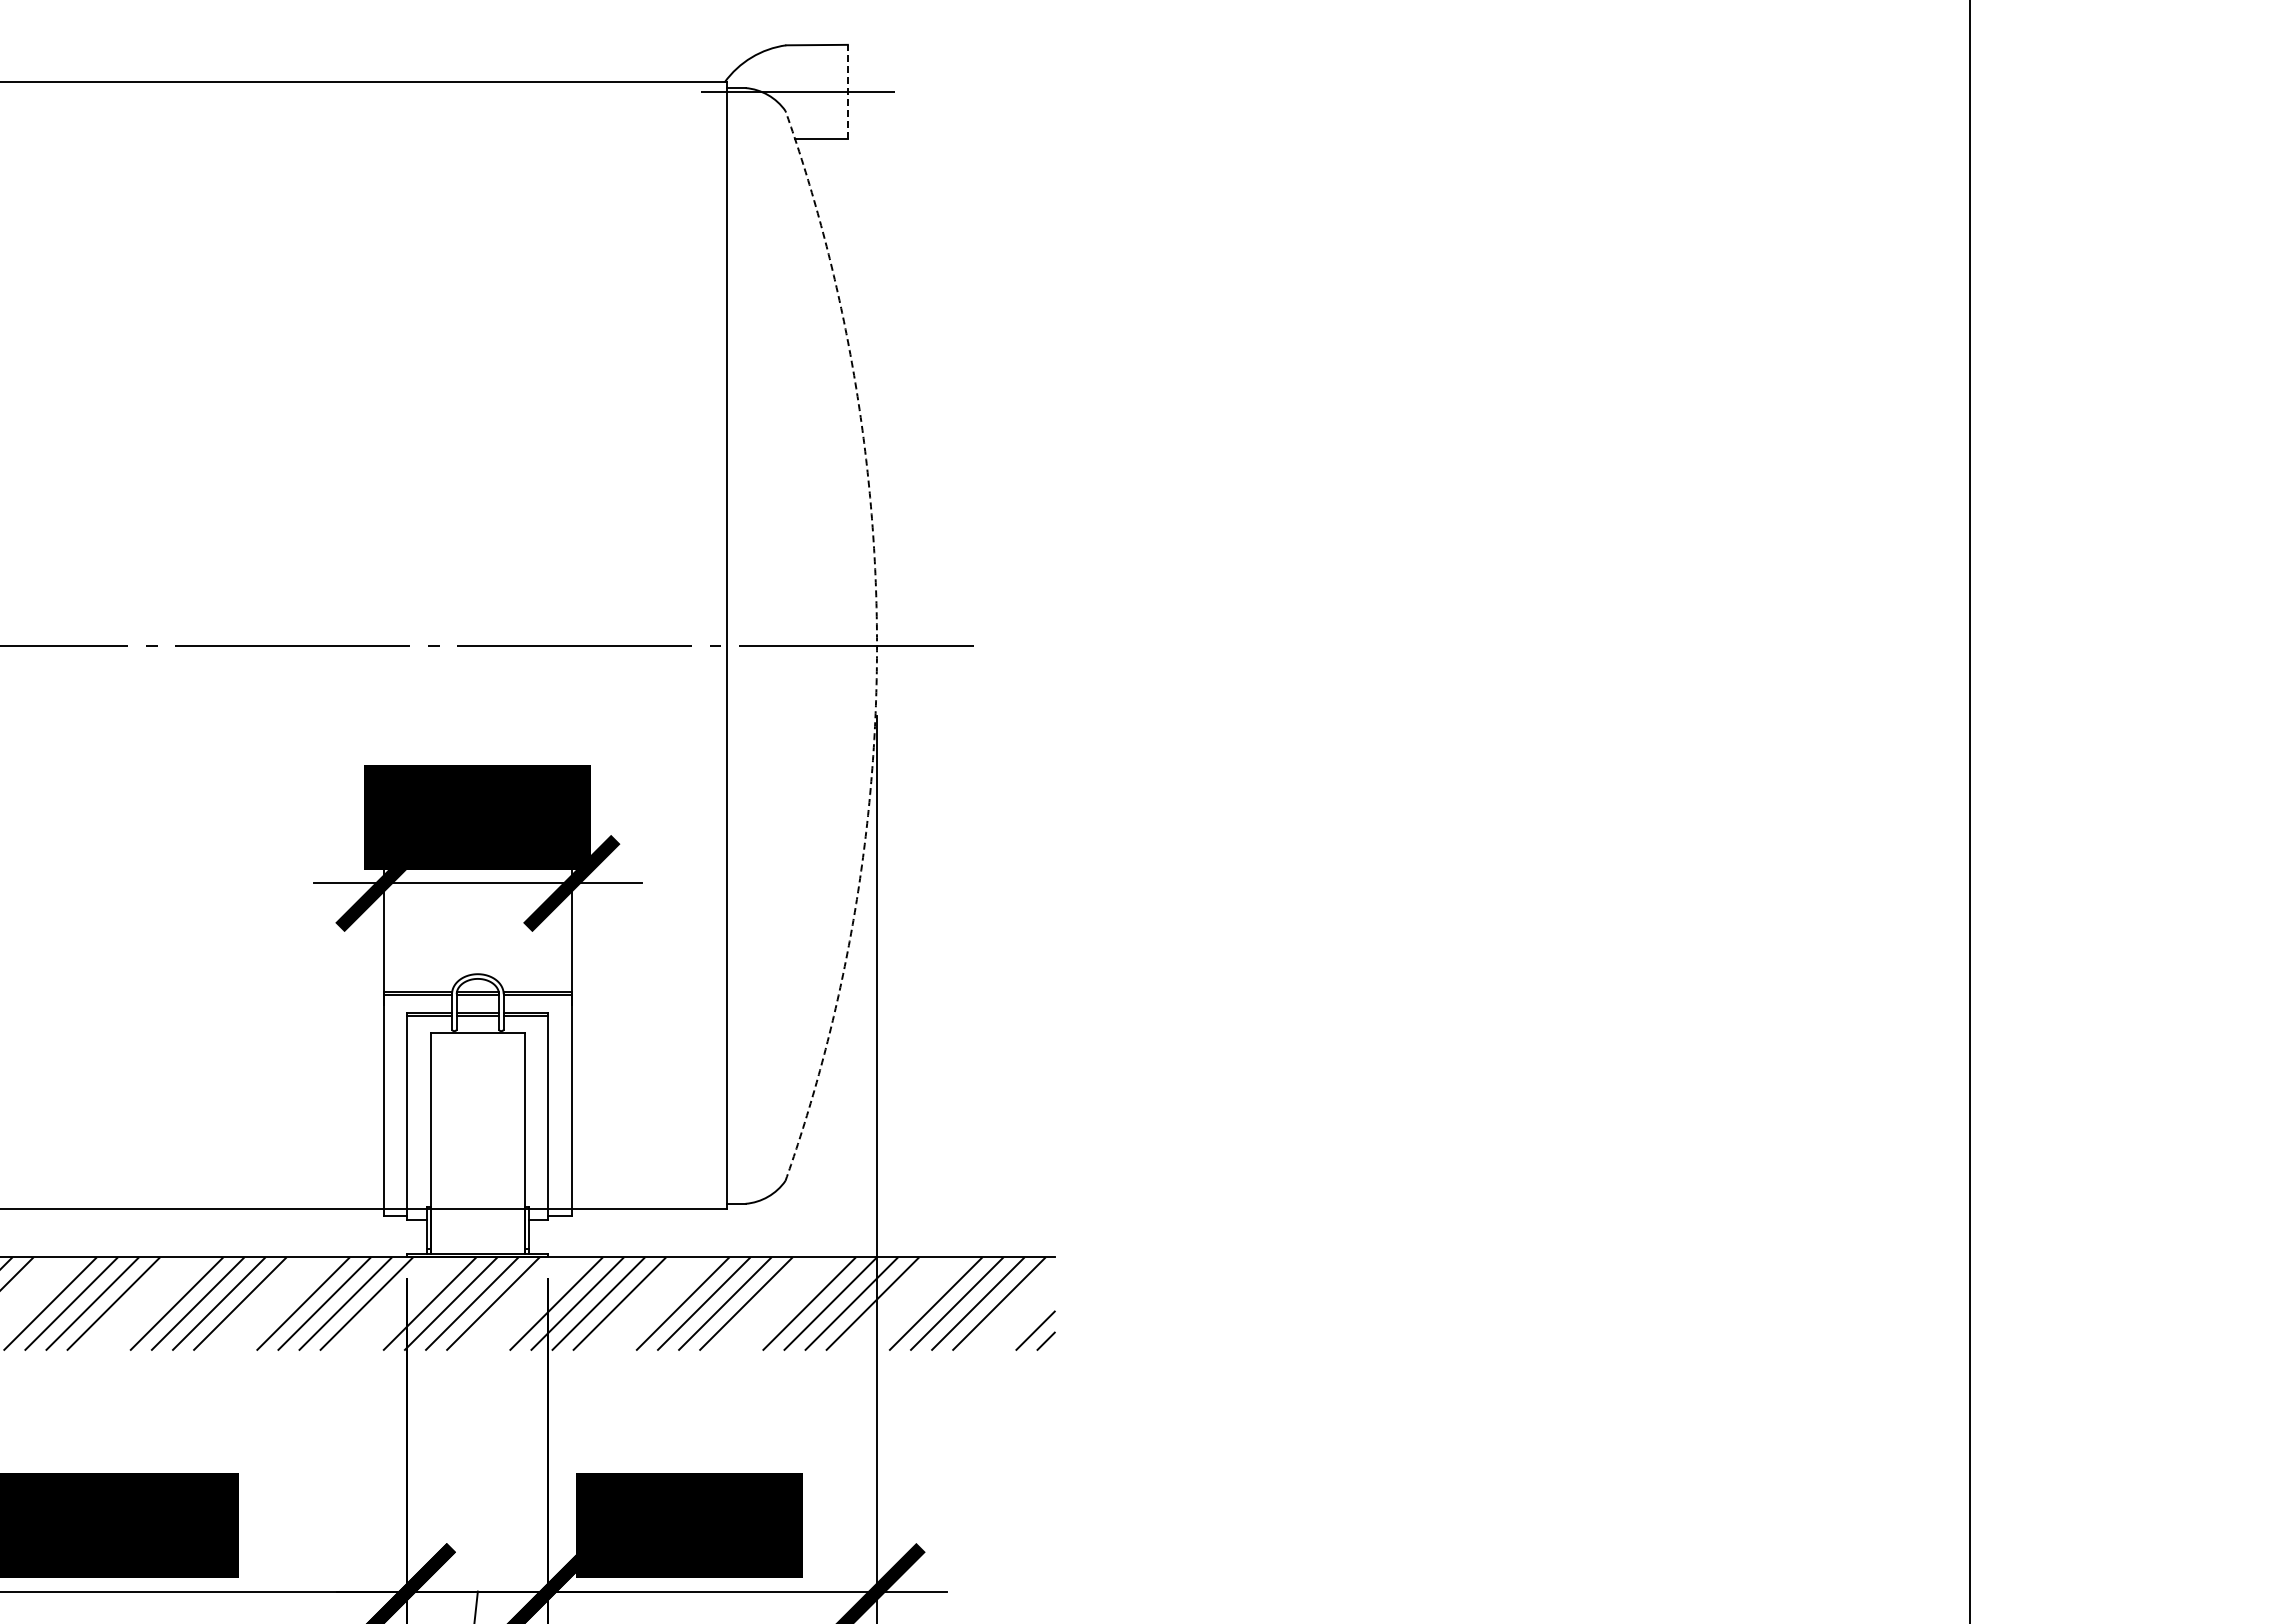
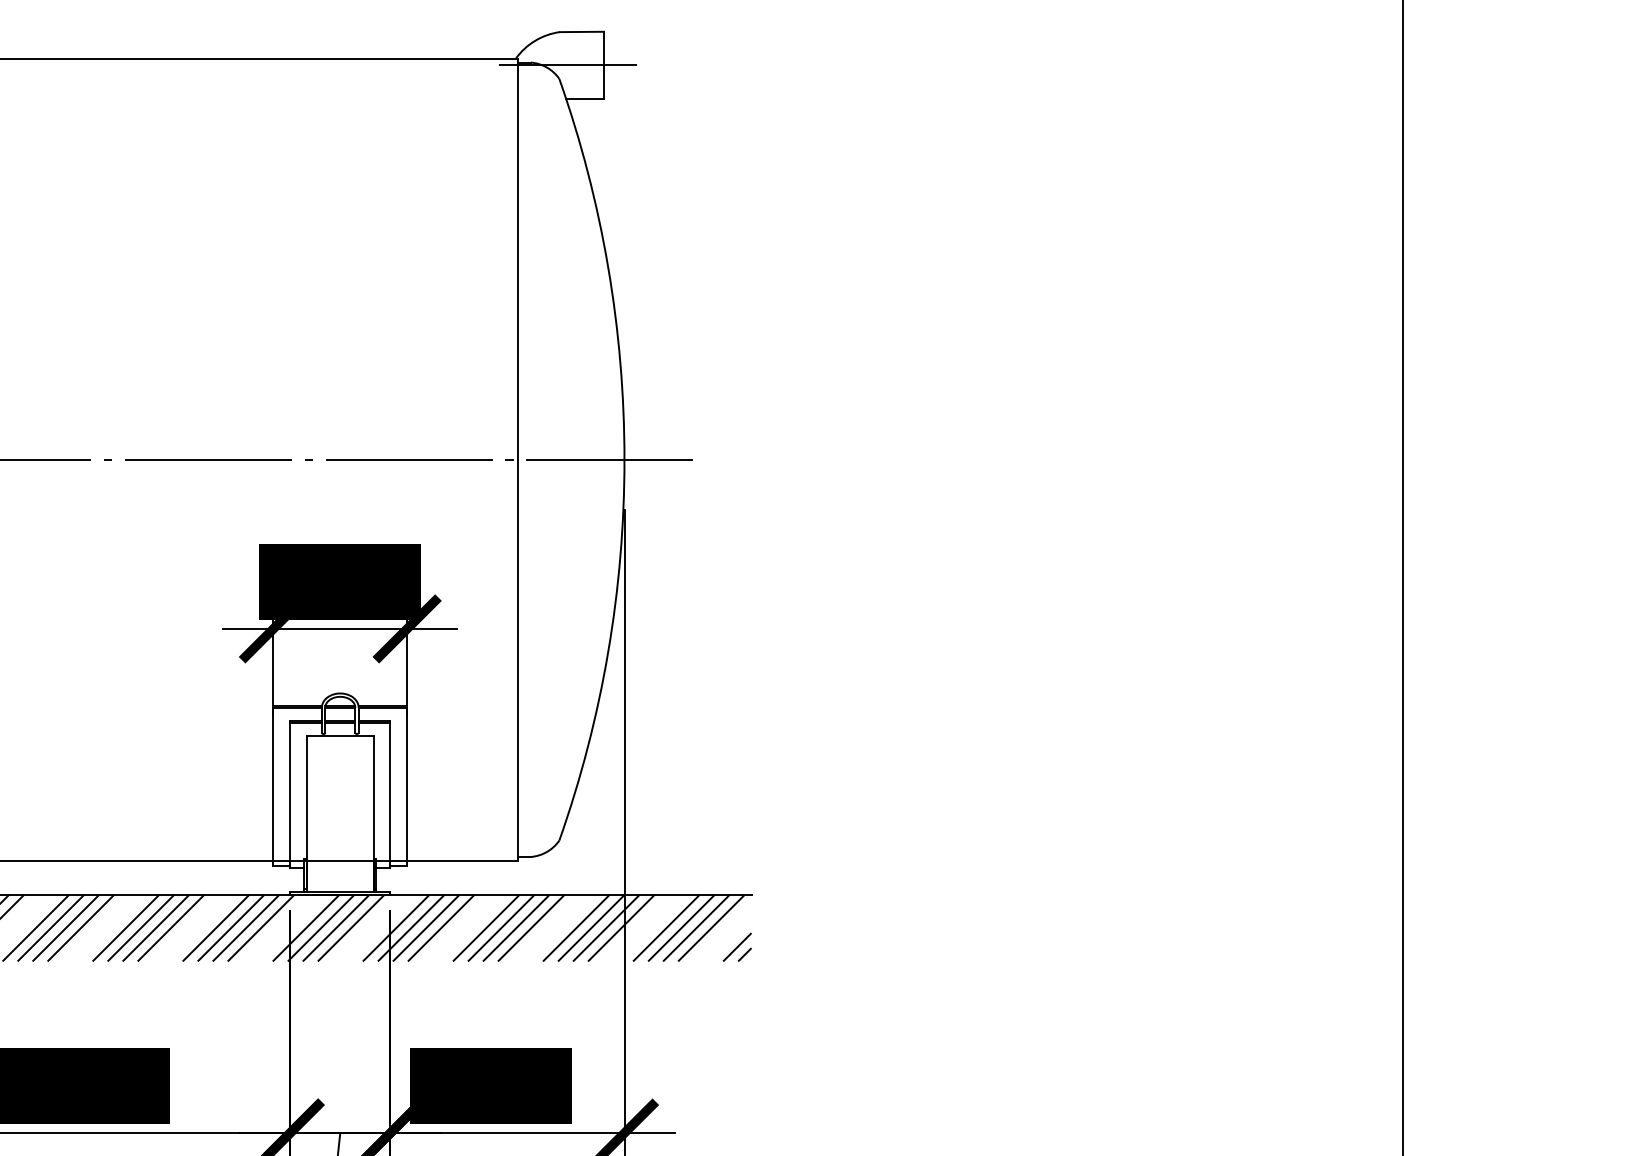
line: (847, 91) -> (603, 65), dashed -> solid
arc: (877, 645) -> (624, 459), dashed -> solid

